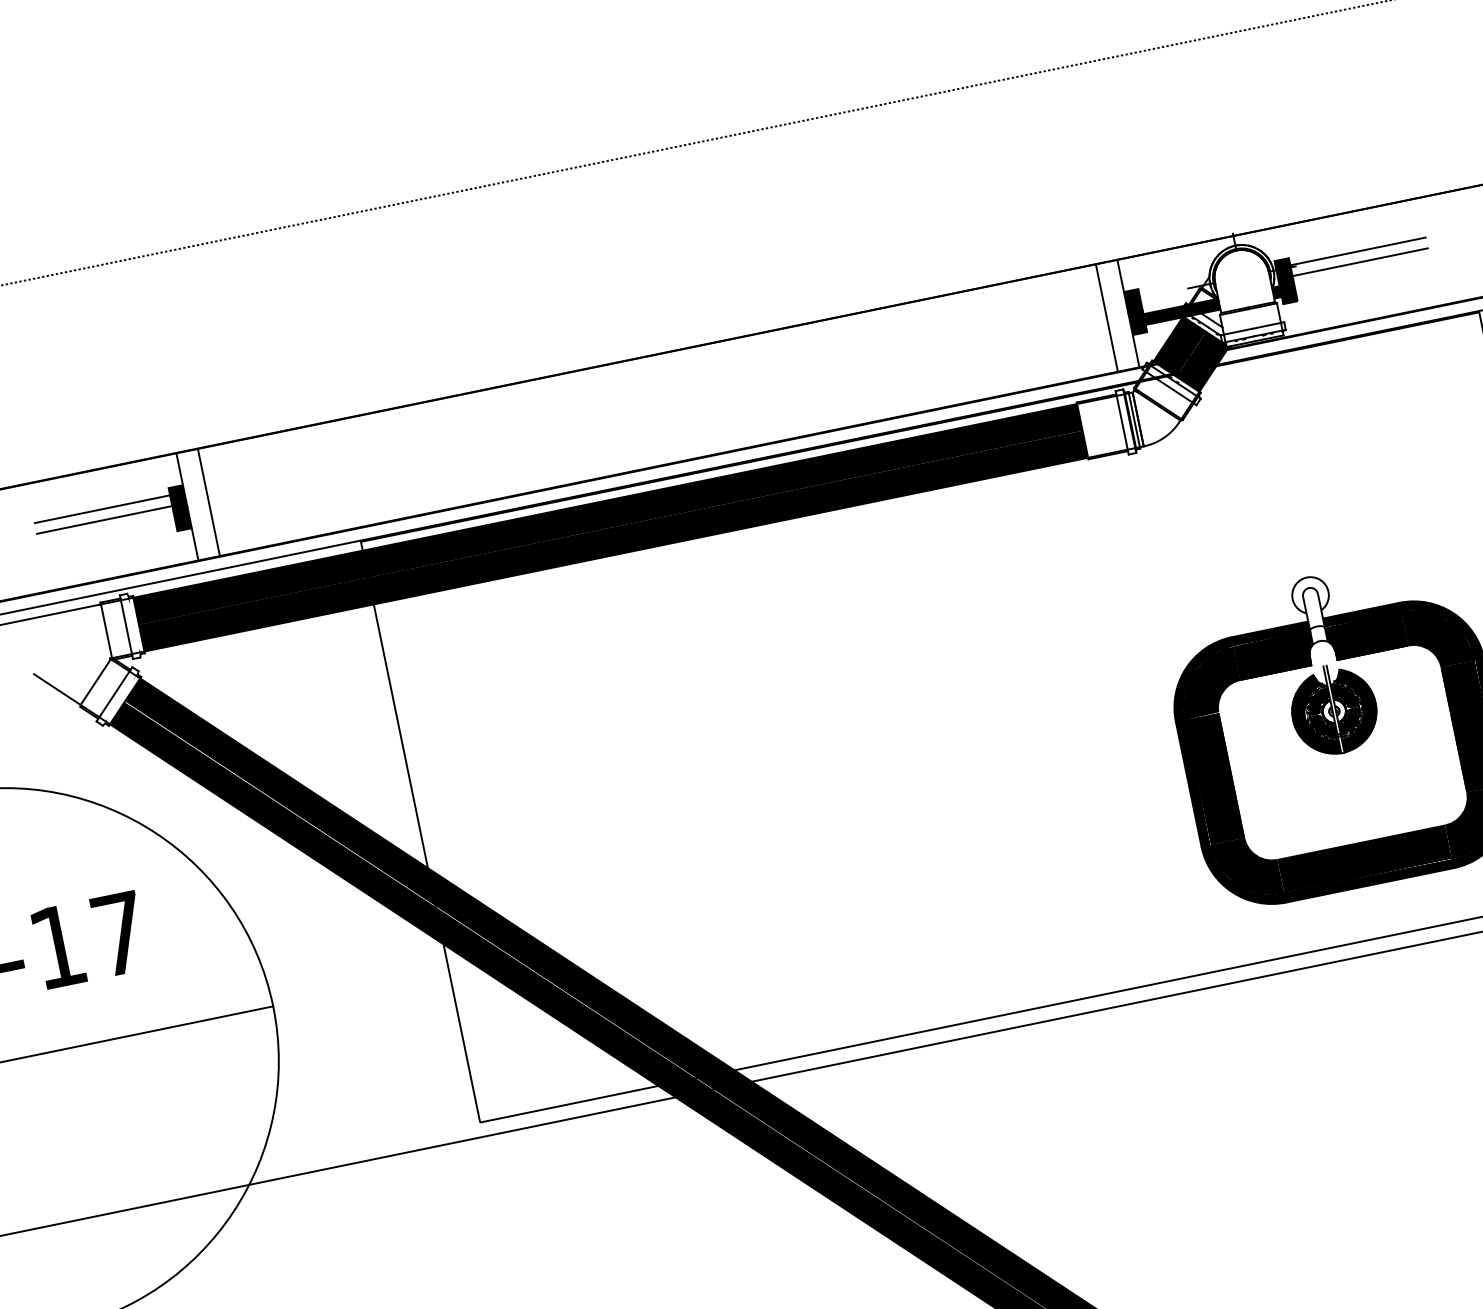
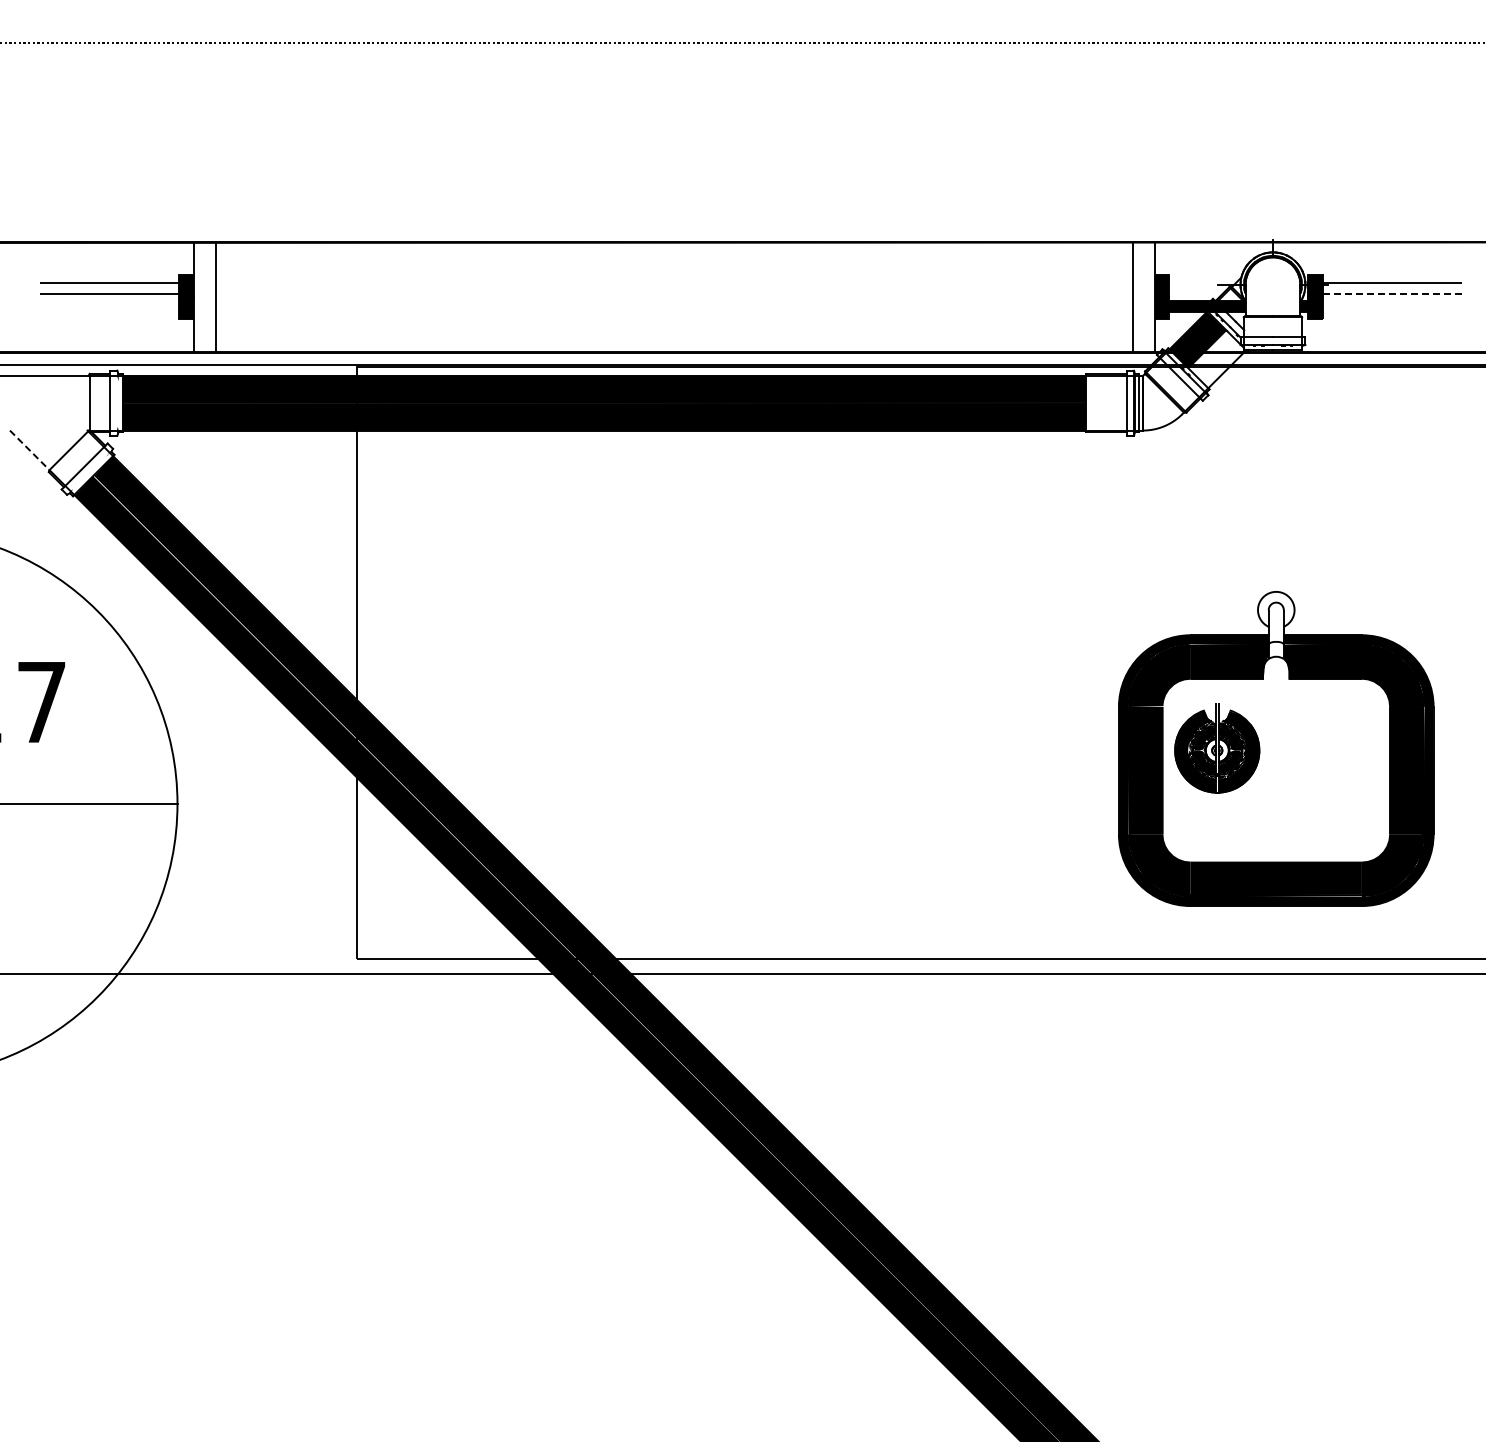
line: (1360, 261) -> (1392, 293), solid -> dashed
fill: (1201, 361) -> (1216, 359), removed
line: (57, 689) -> (29, 450), solid -> dashed
part: (1334, 709) -> (1217, 748), moved

